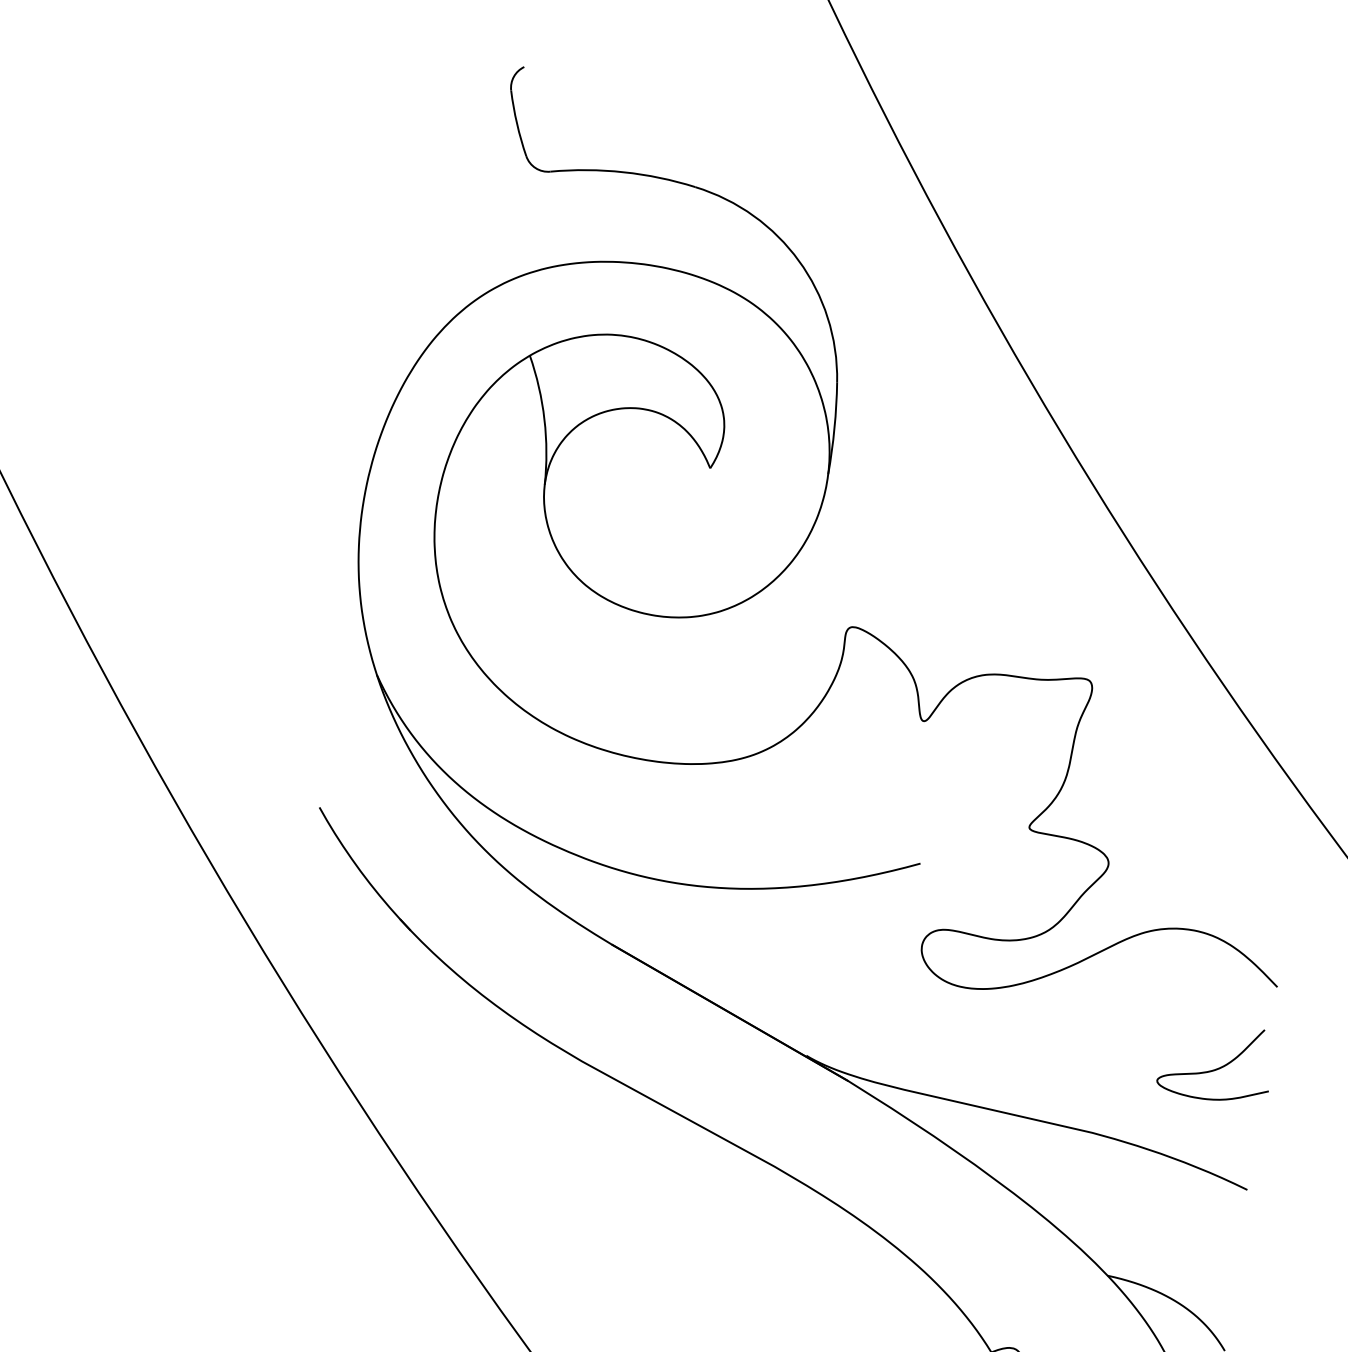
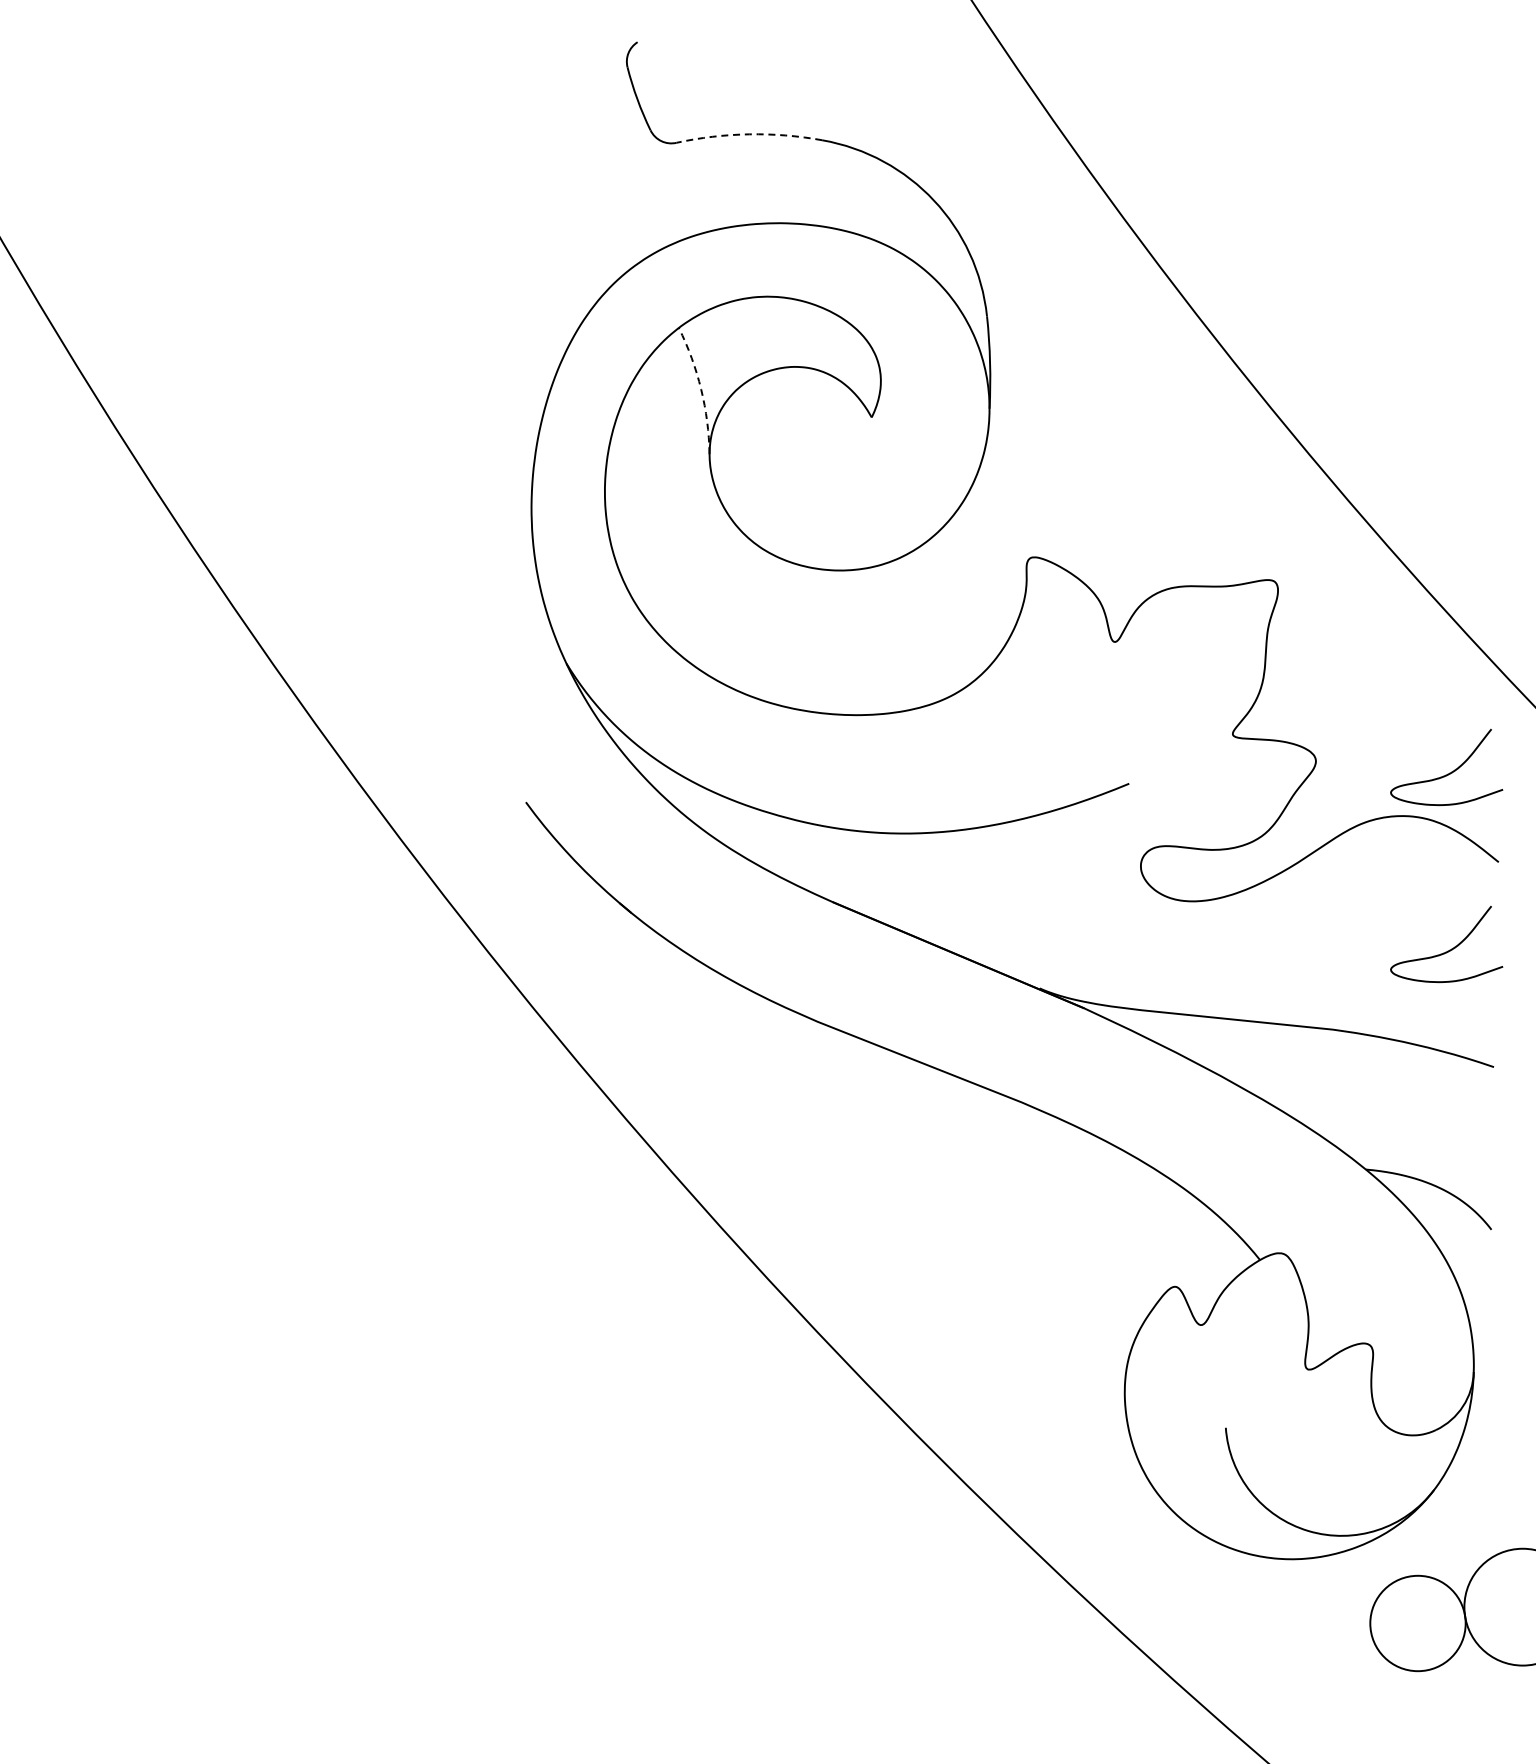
arc: (623, 172) -> (749, 134), solid -> dashed
arc: (544, 419) -> (701, 389), solid -> dashed
curve: (1239, 892) -> (1449, 772), added

